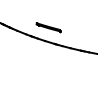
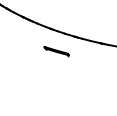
part: (48, 27) -> (56, 51), moved

